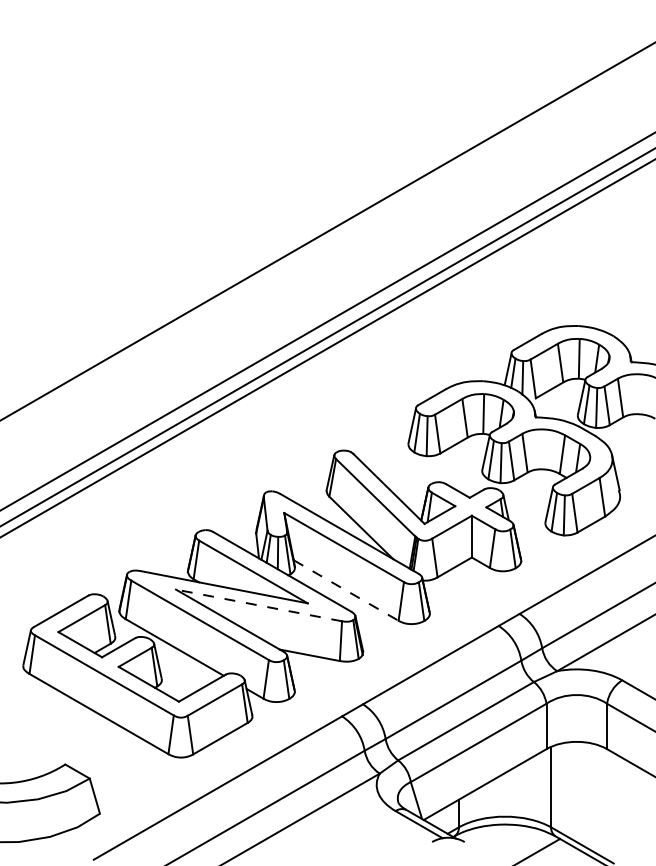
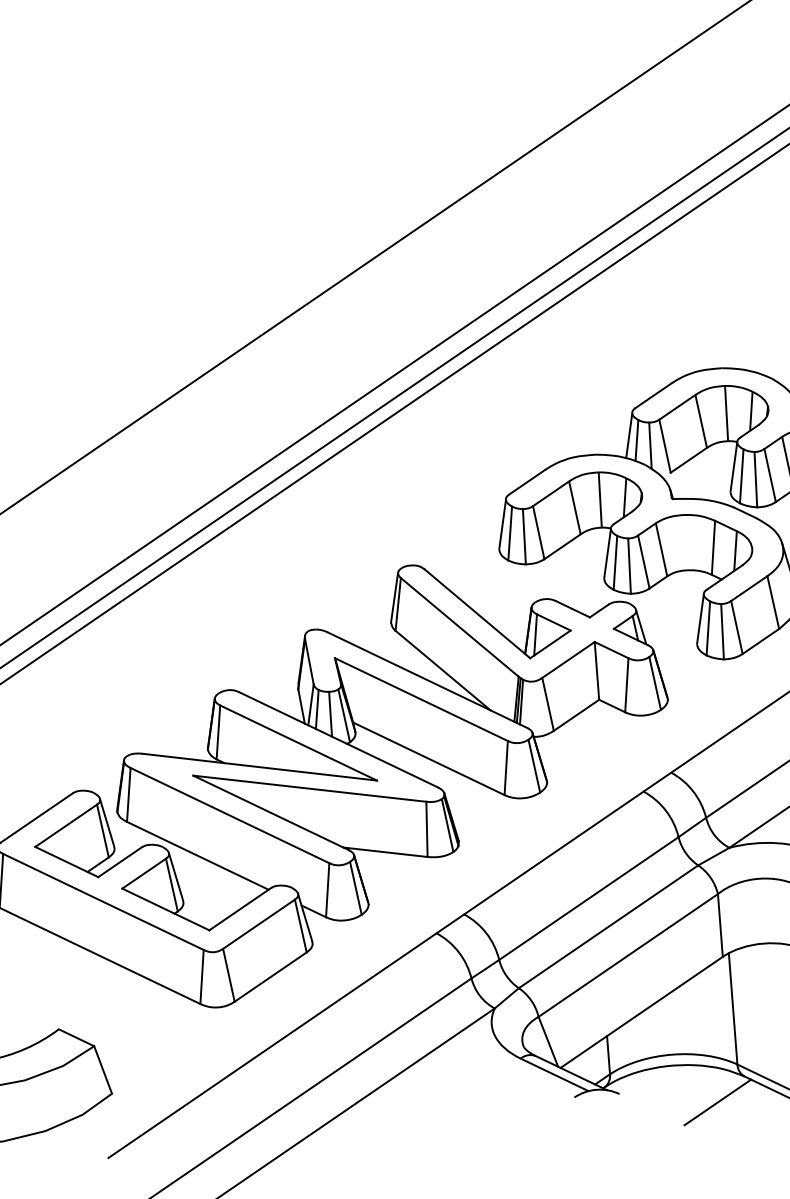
line: (346, 590) -> (429, 758), dashed -> solid
line: (259, 605) -> (310, 788), dashed -> solid

